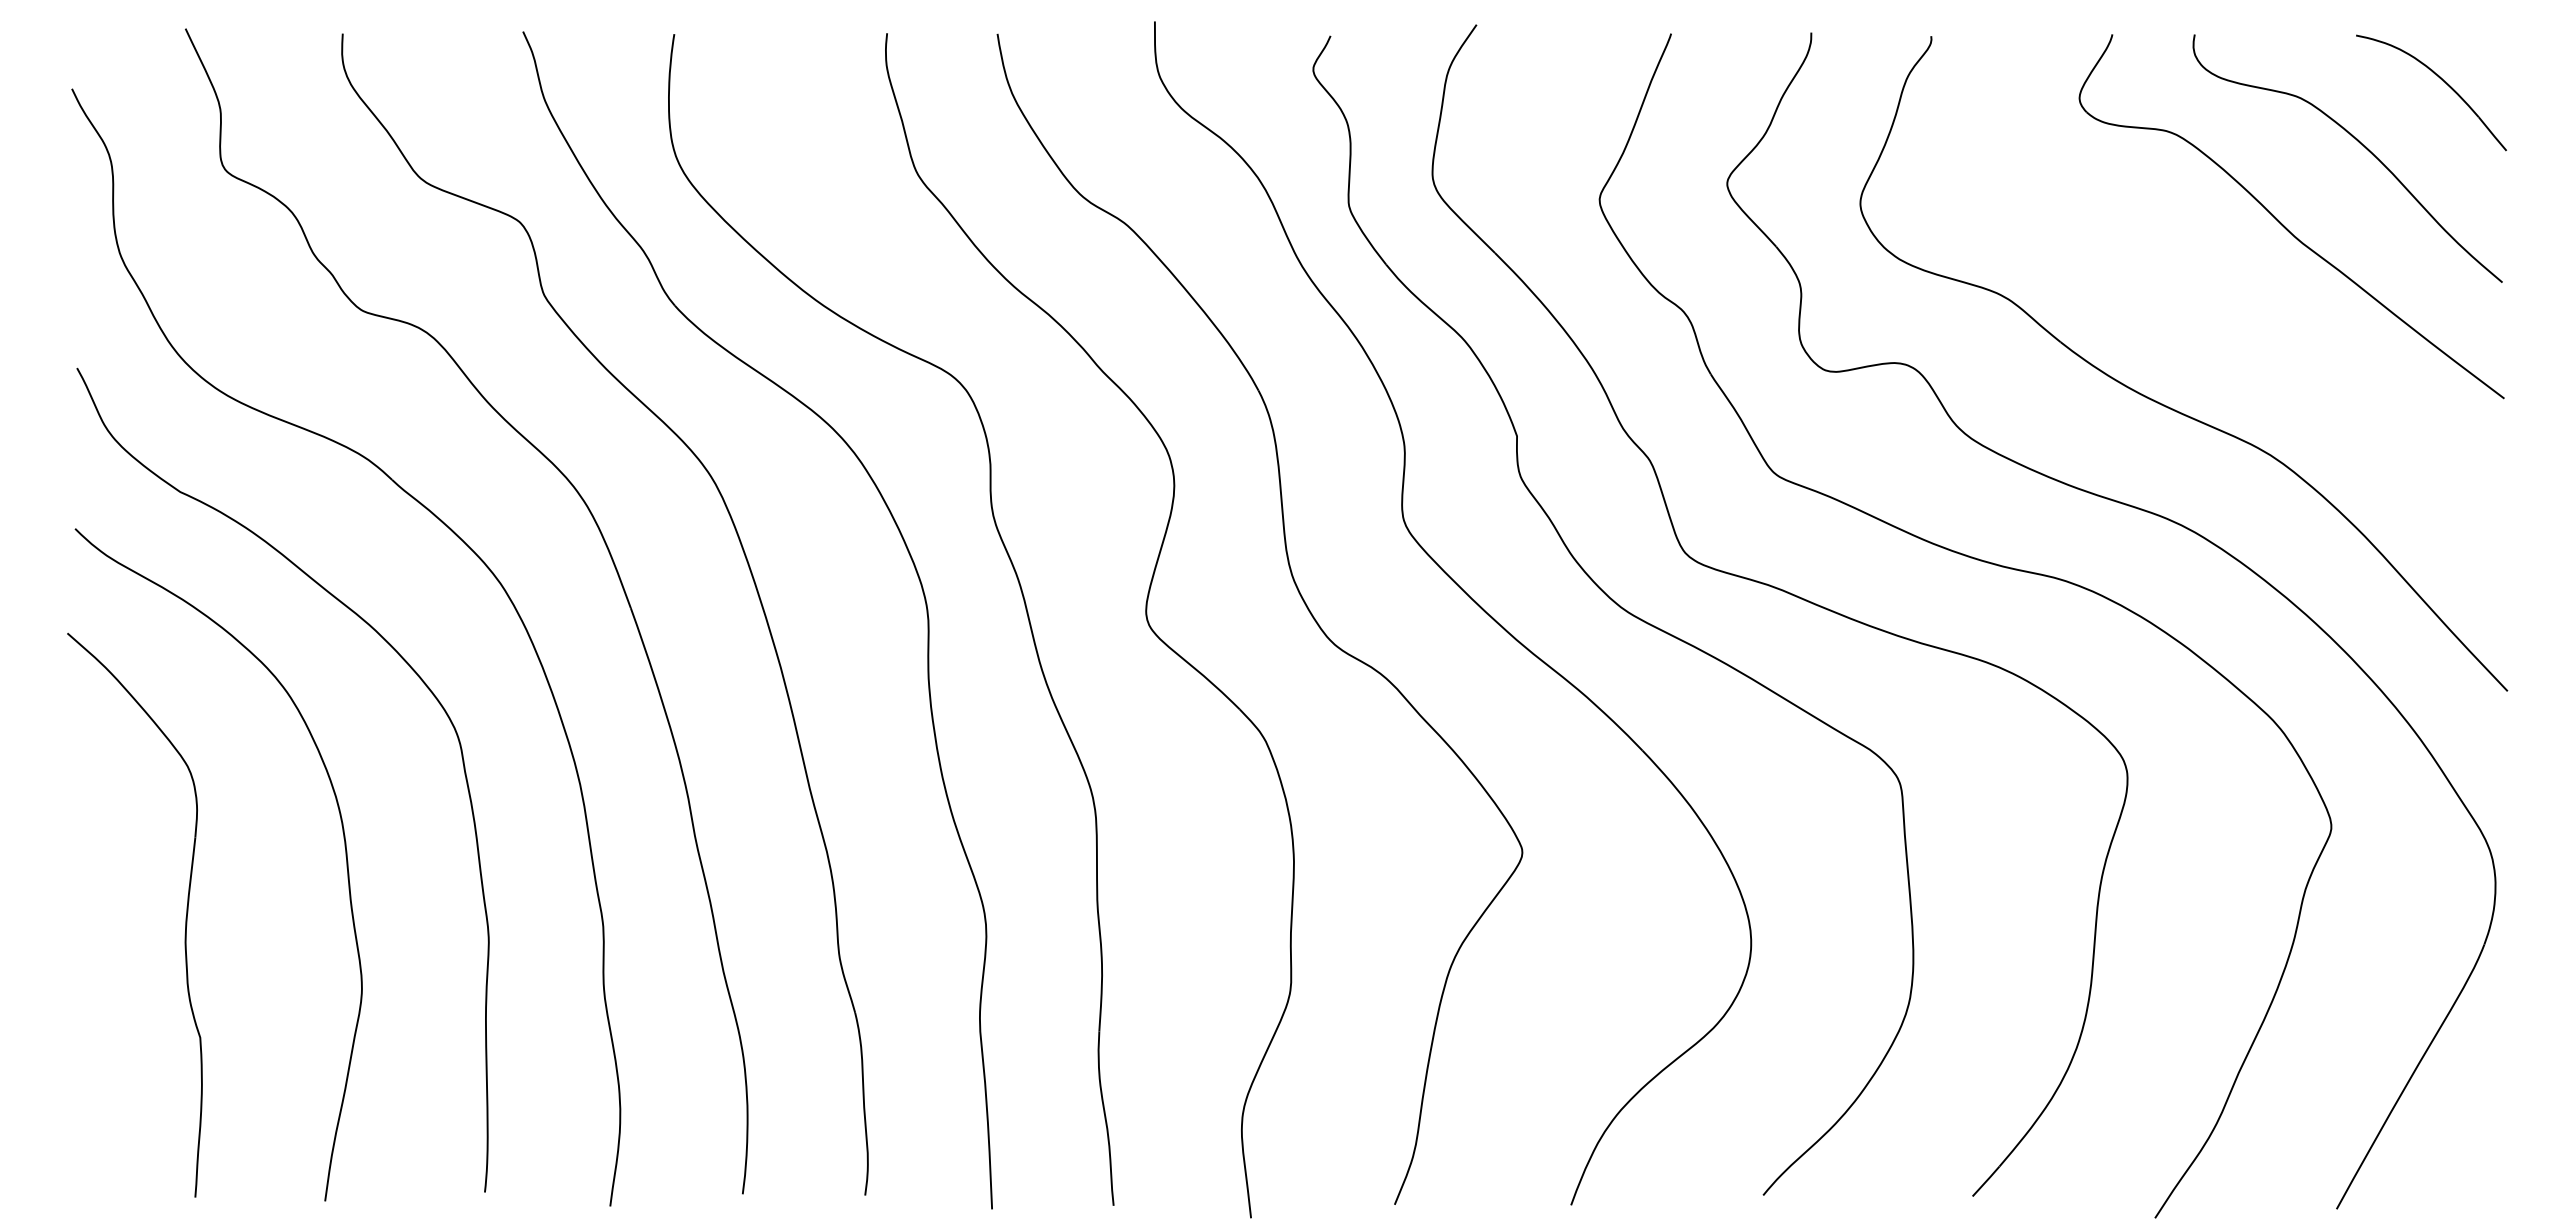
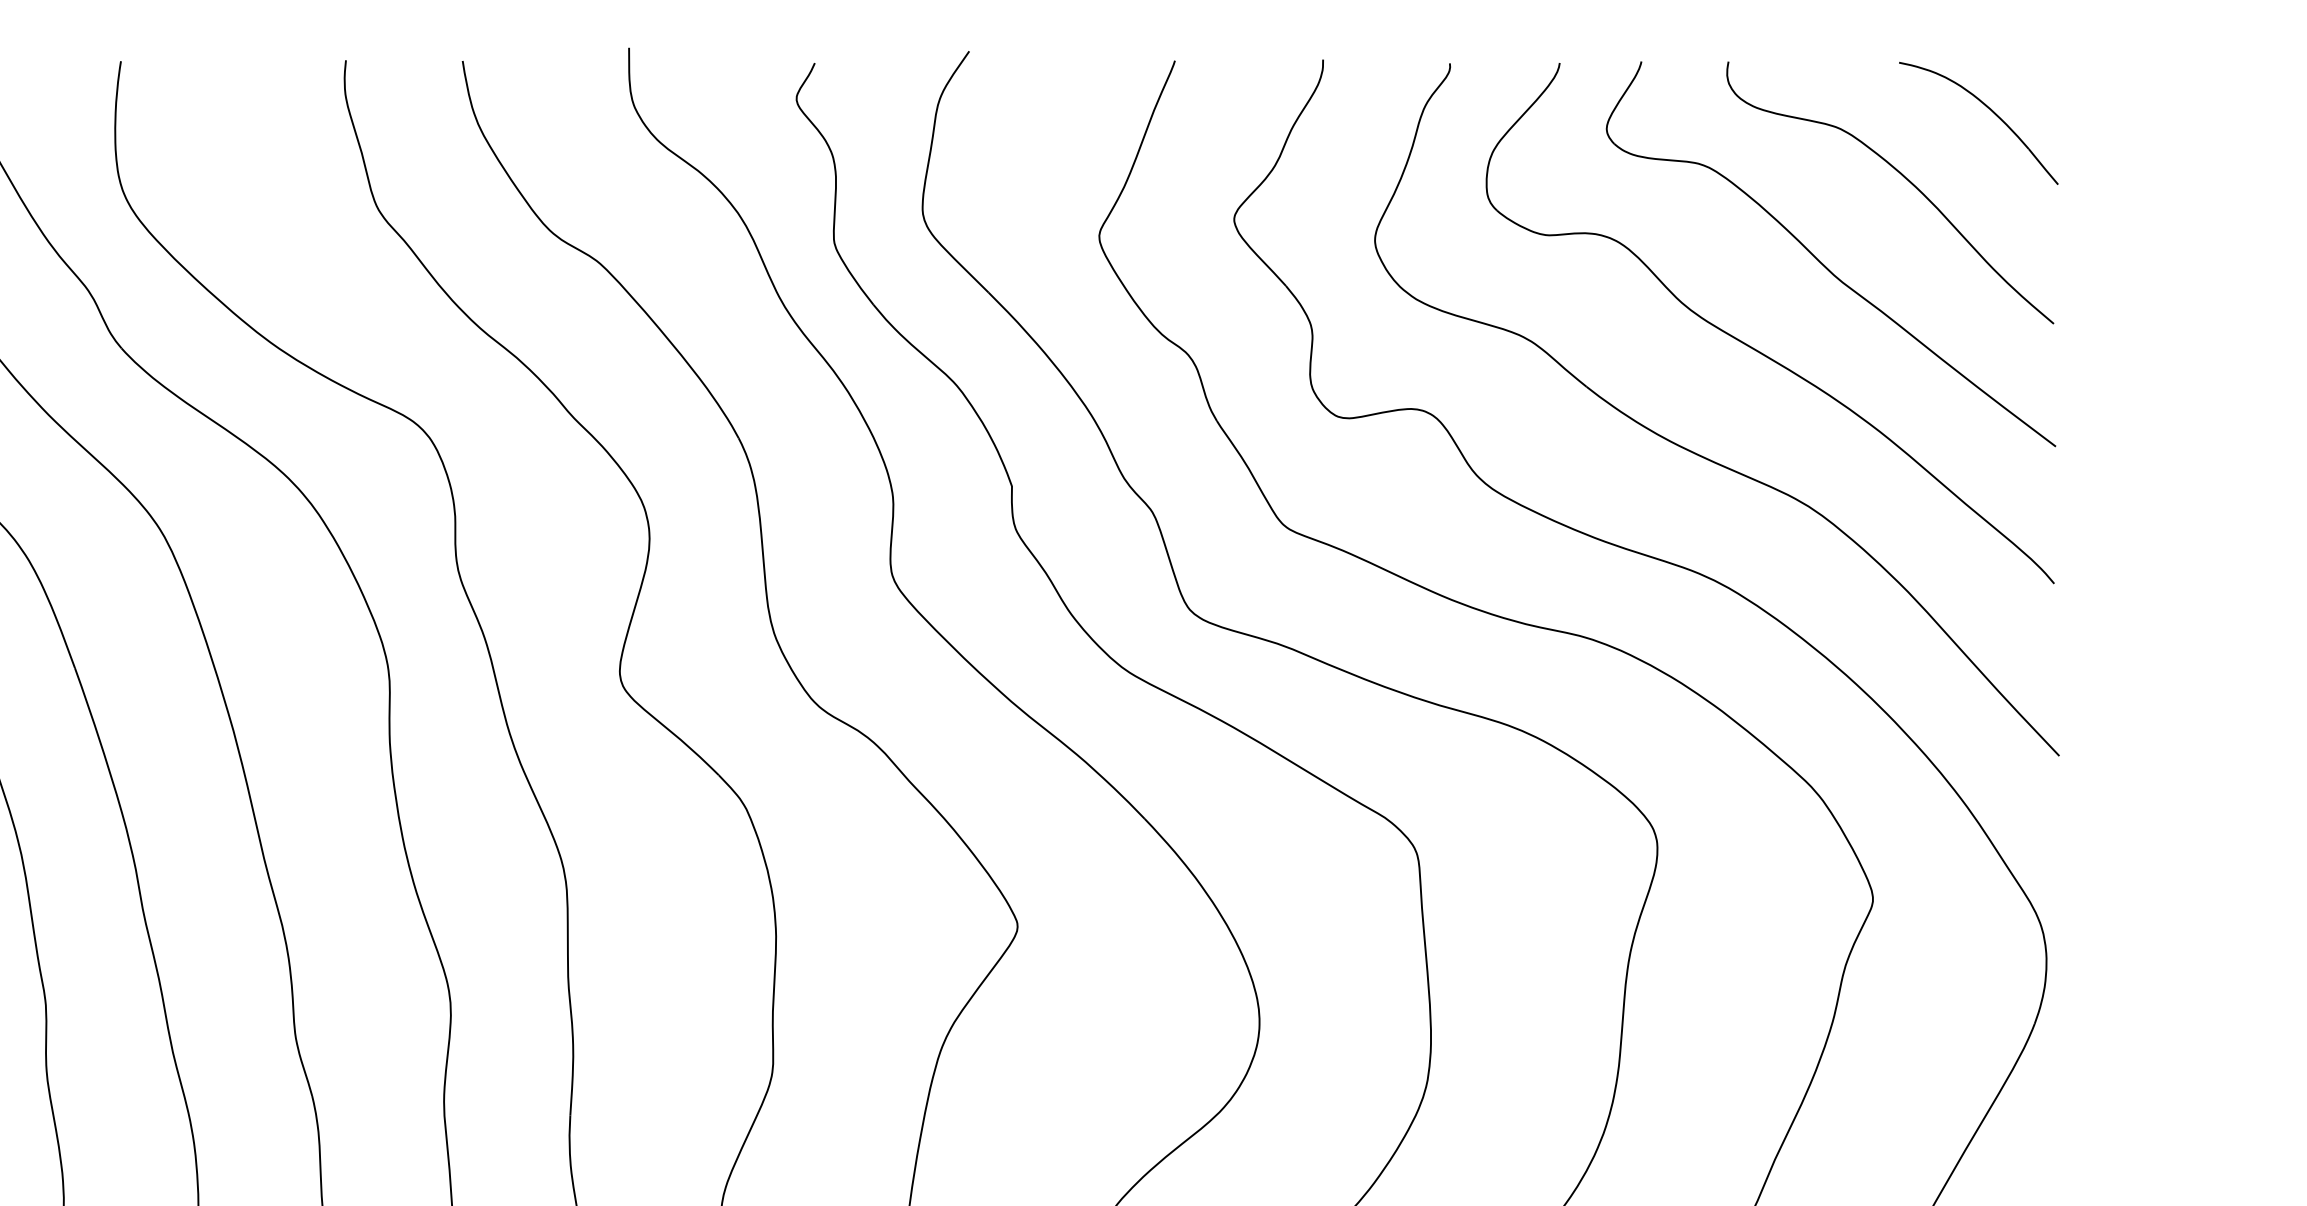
part: (2221, 306) -> (1756, 349), added

